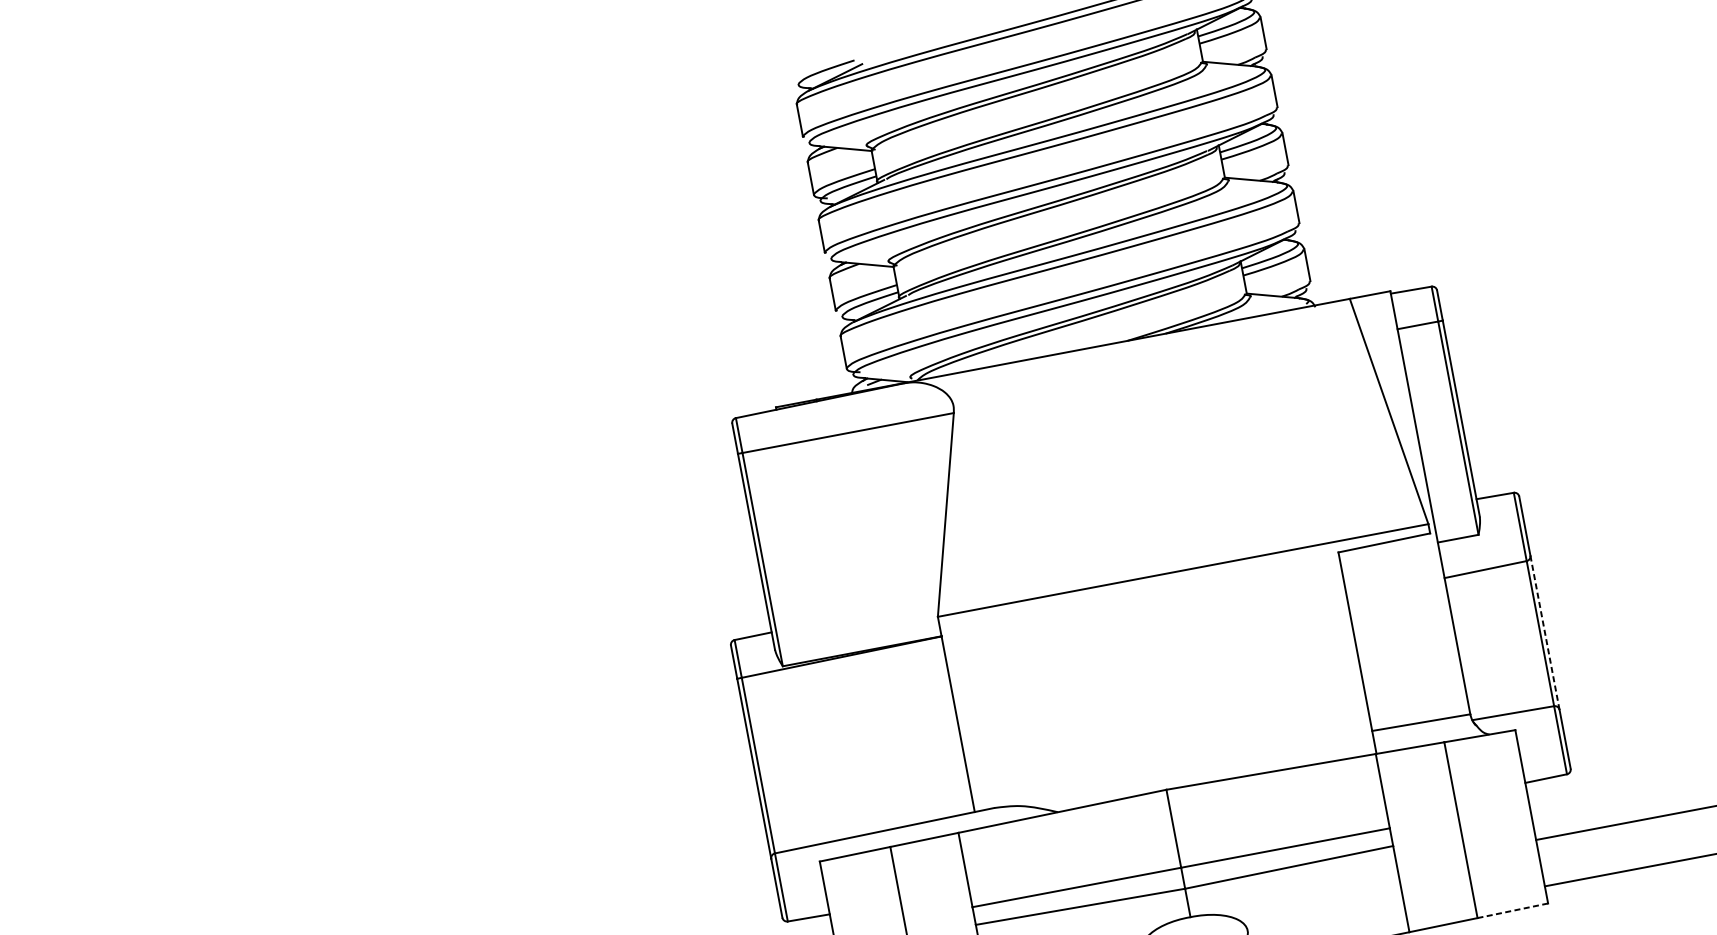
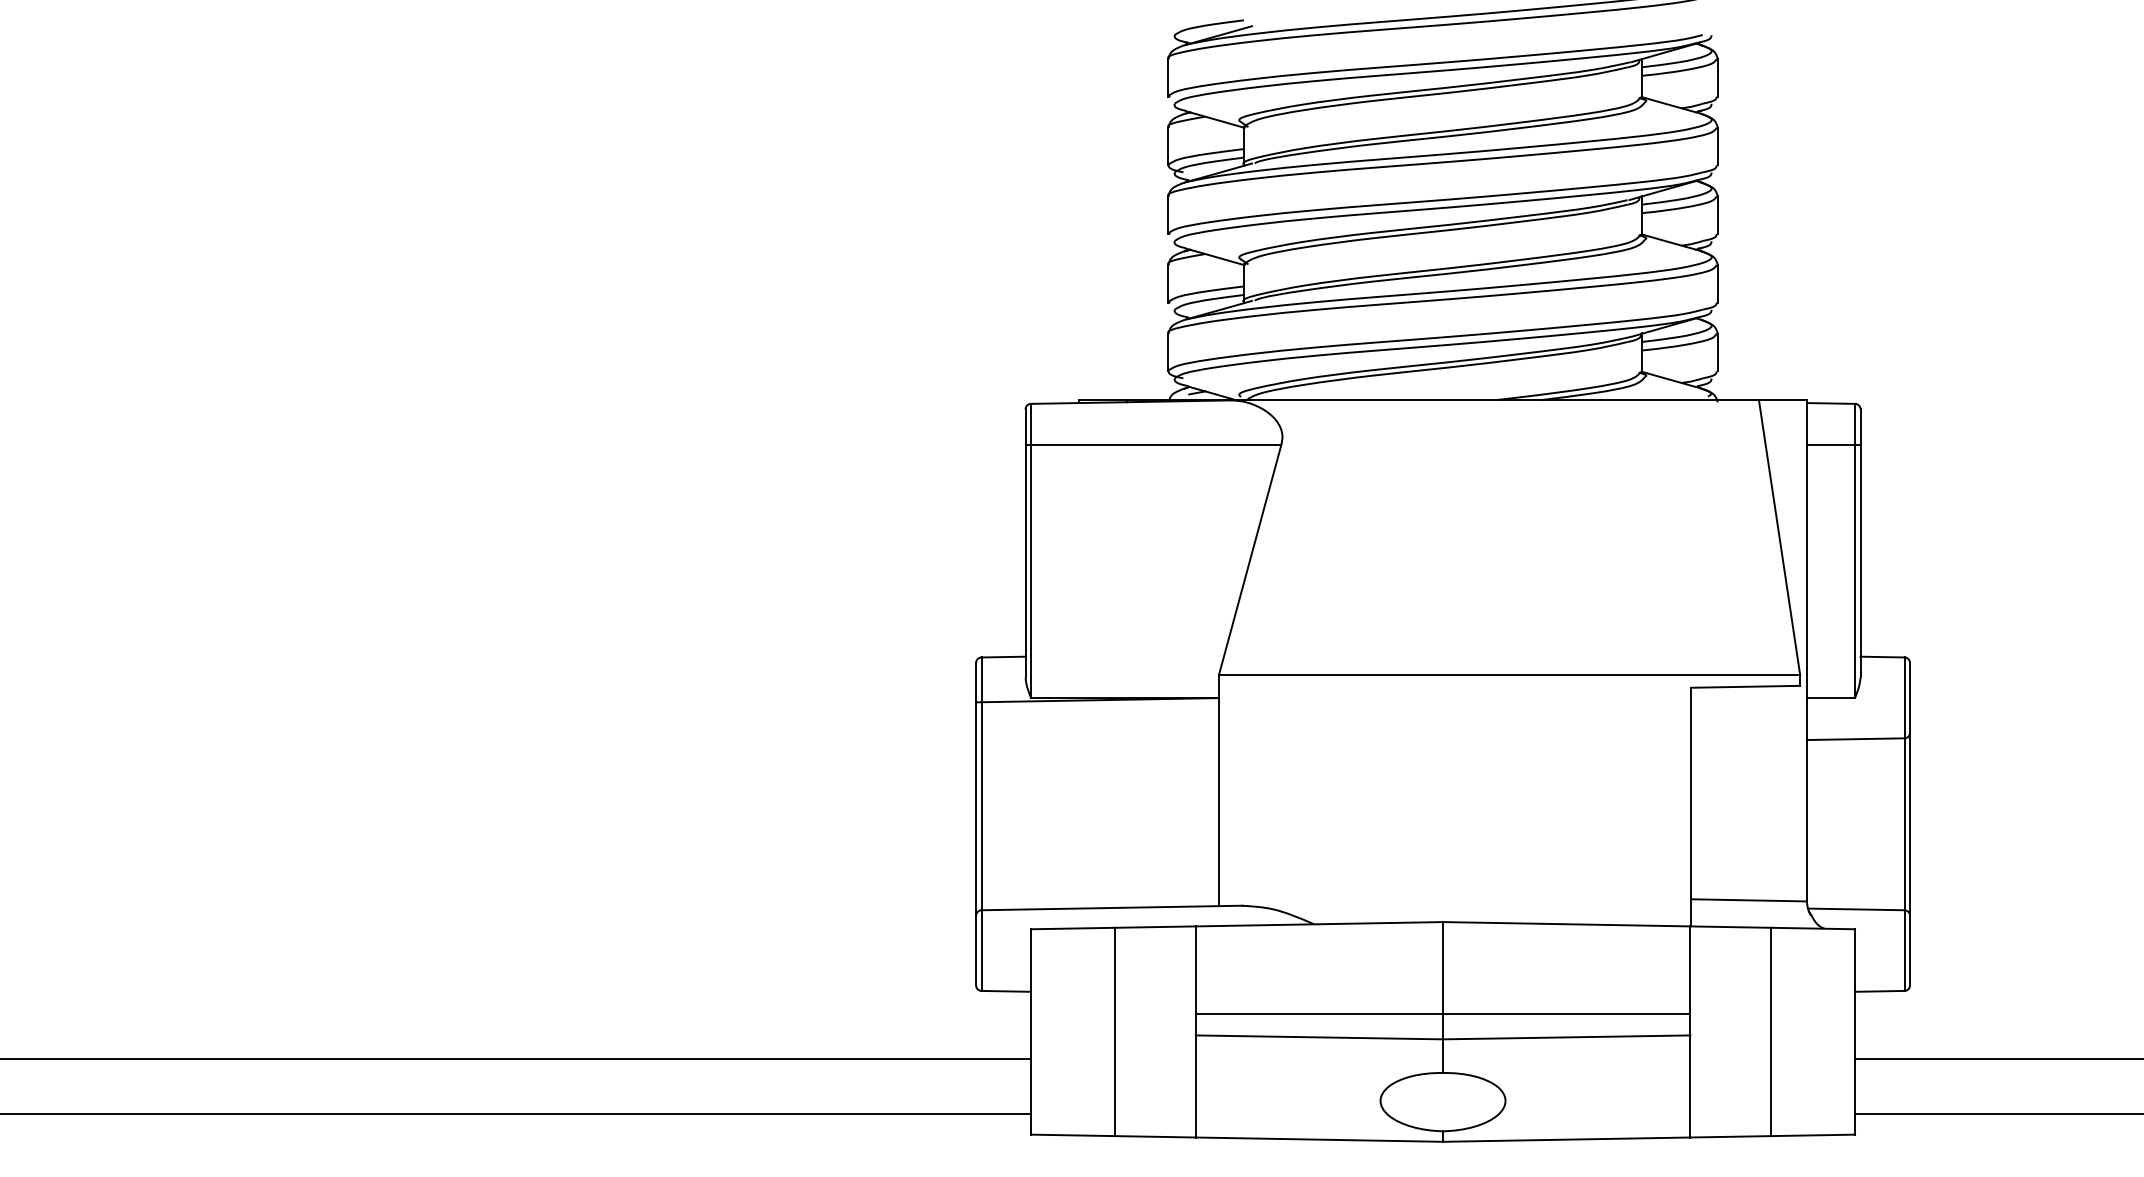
line: (1545, 632) -> (1910, 824), dashed -> solid
line: (1513, 910) -> (1813, 1135), dashed -> solid

